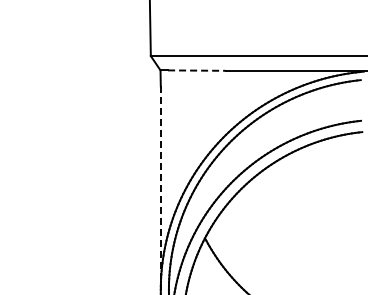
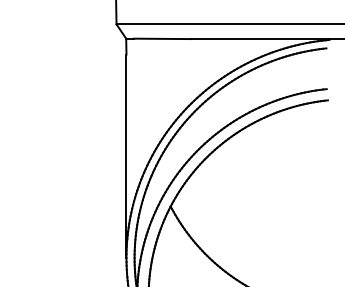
line: (196, 70) -> (162, 38), dashed -> solid
line: (160, 188) -> (126, 156), dashed -> solid

